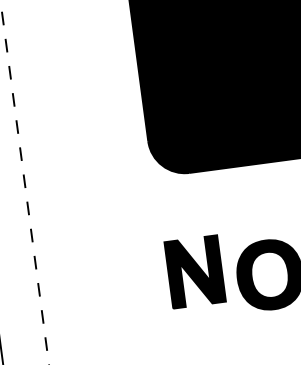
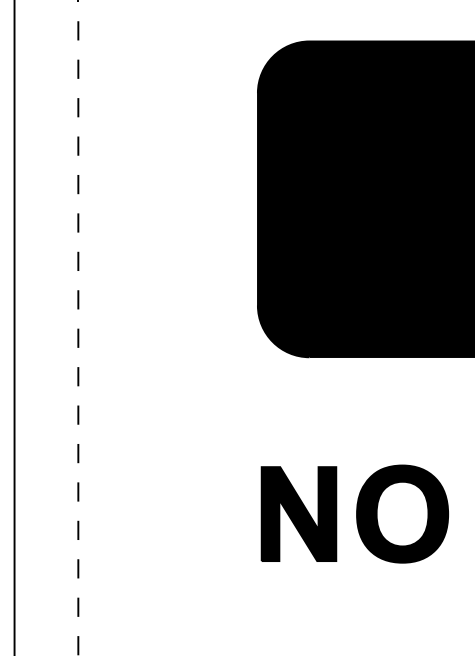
part: (194, 271) -> (298, 513), moved

